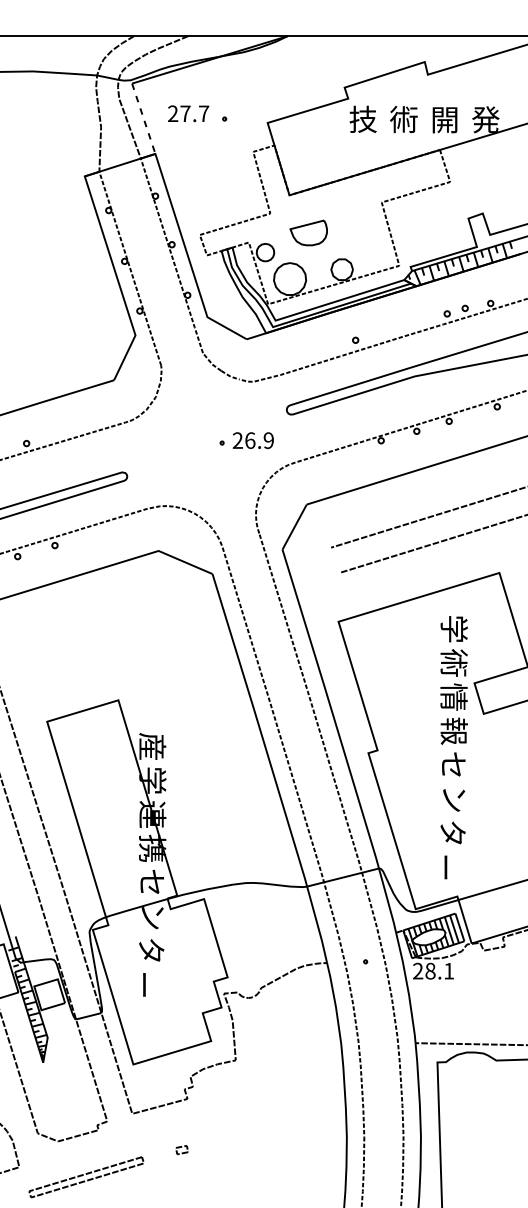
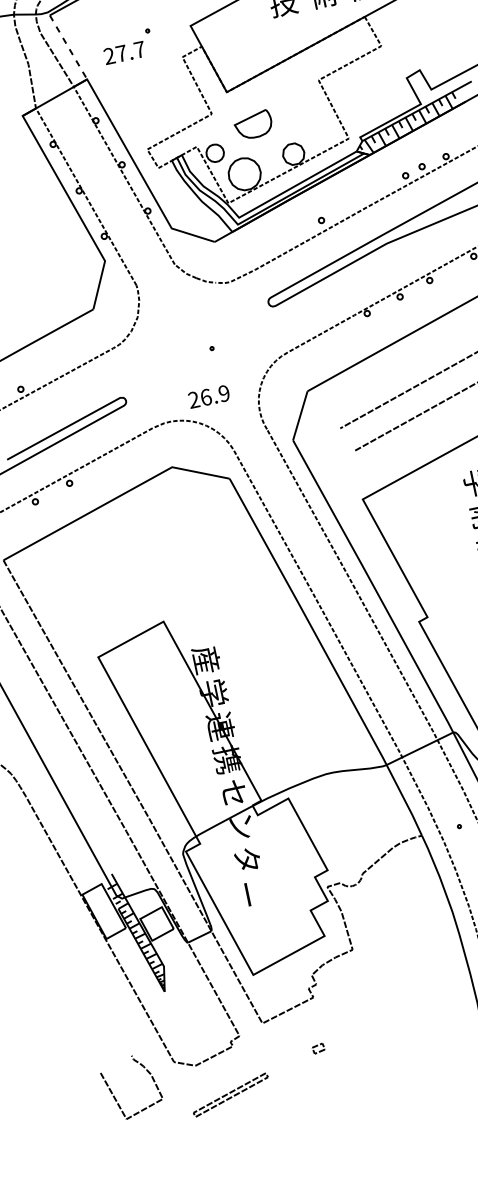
text: (188, 113) -> (124, 52), moved
text: (252, 440) -> (208, 396), moved
part: (86, 1177) -> (230, 1095), size x0.7

